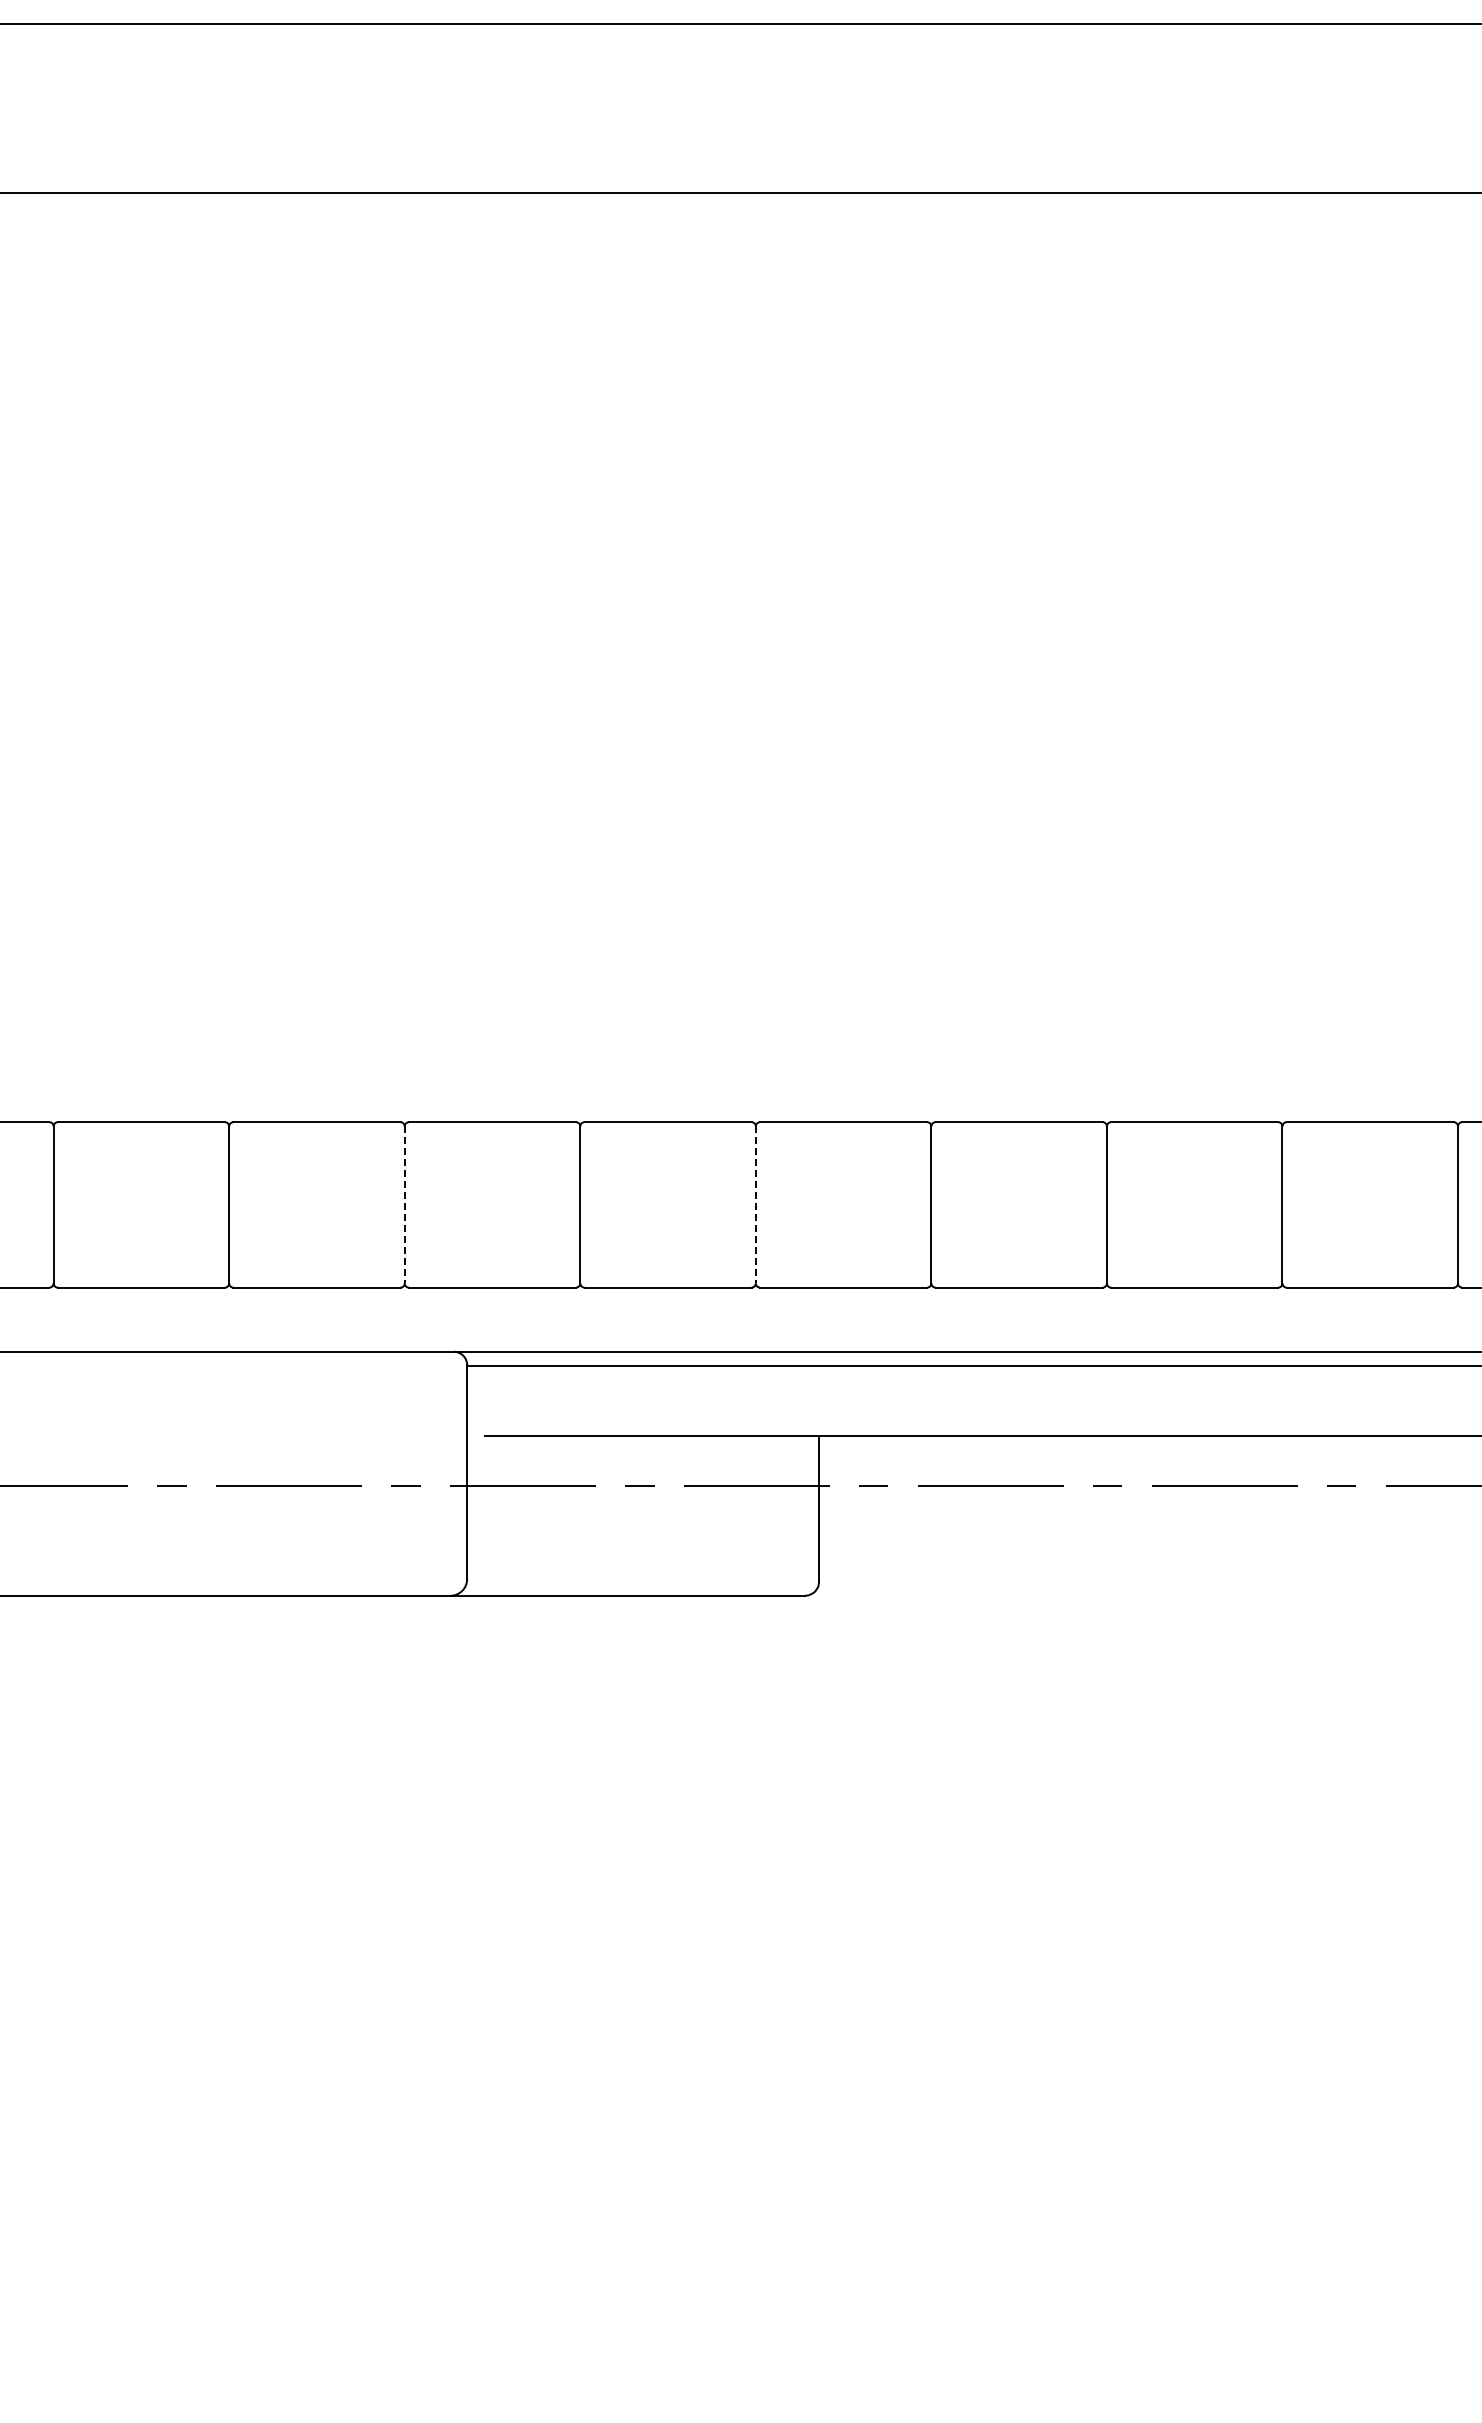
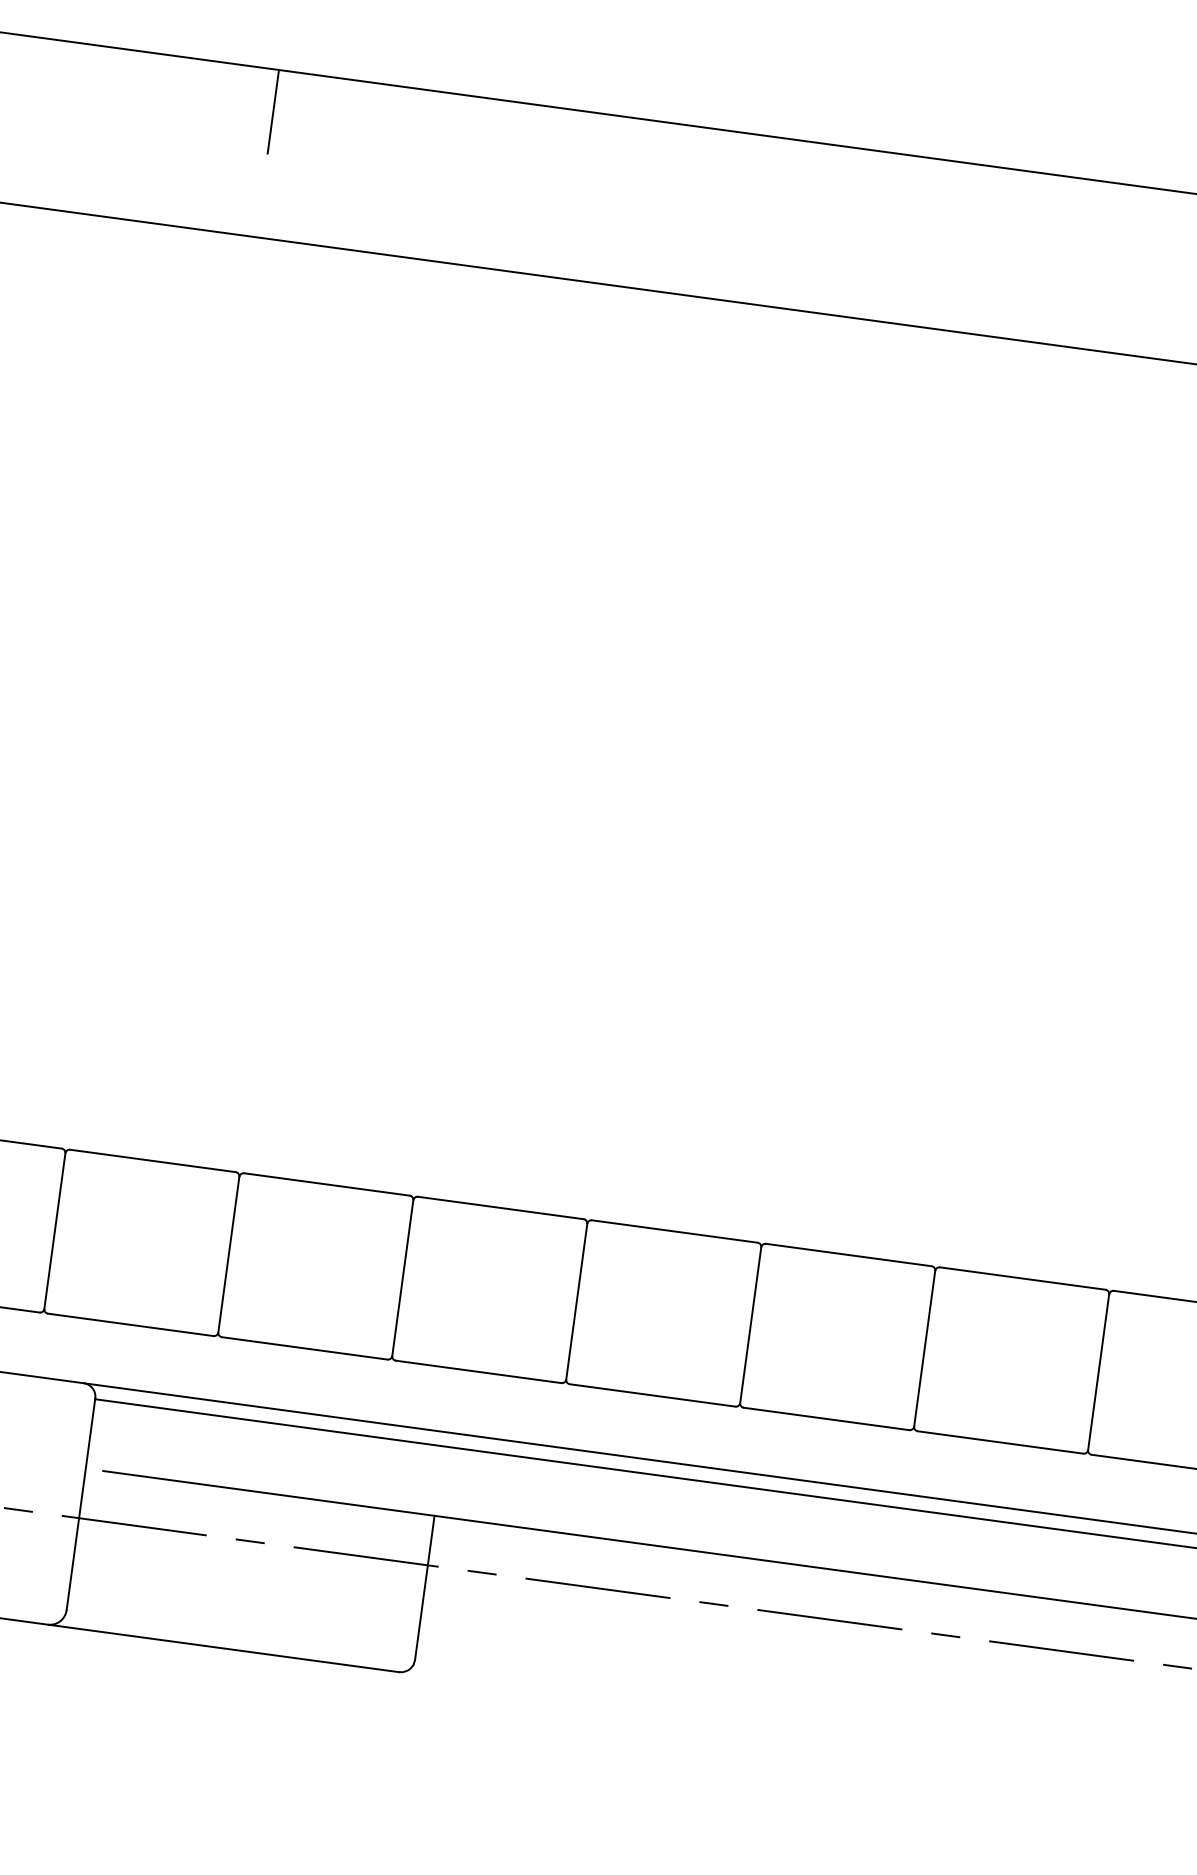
line: (471, 66) -> (273, 111), added
line: (404, 1205) -> (54, 1231), dashed -> solid
line: (755, 1205) -> (402, 1278), dashed -> solid

